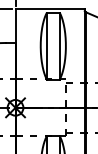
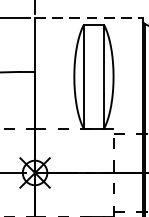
line: (50, 8) -> (89, 18), solid -> dashed

